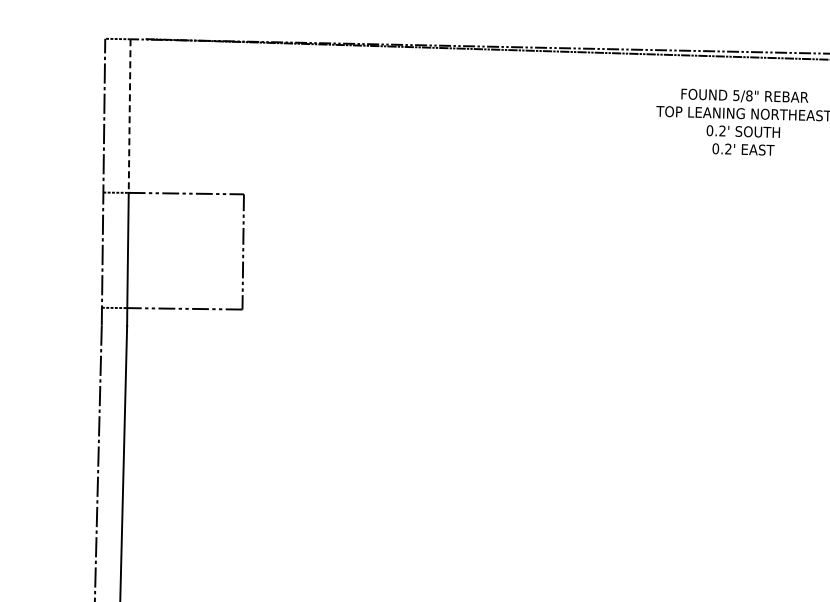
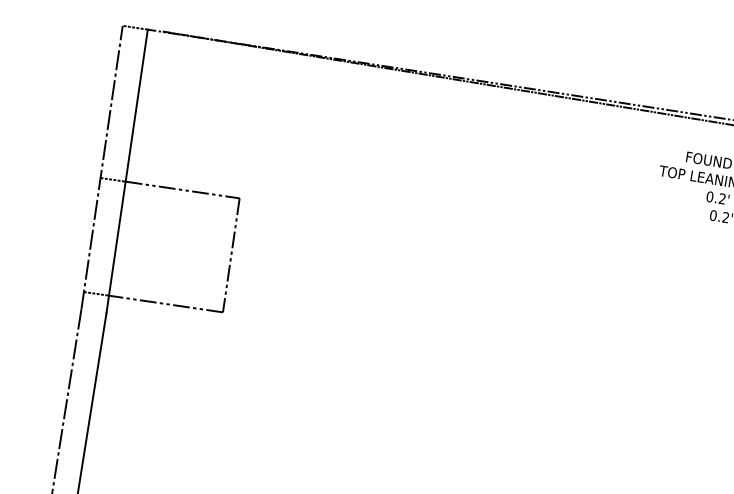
line: (129, 116) -> (136, 106), dashed -> solid

